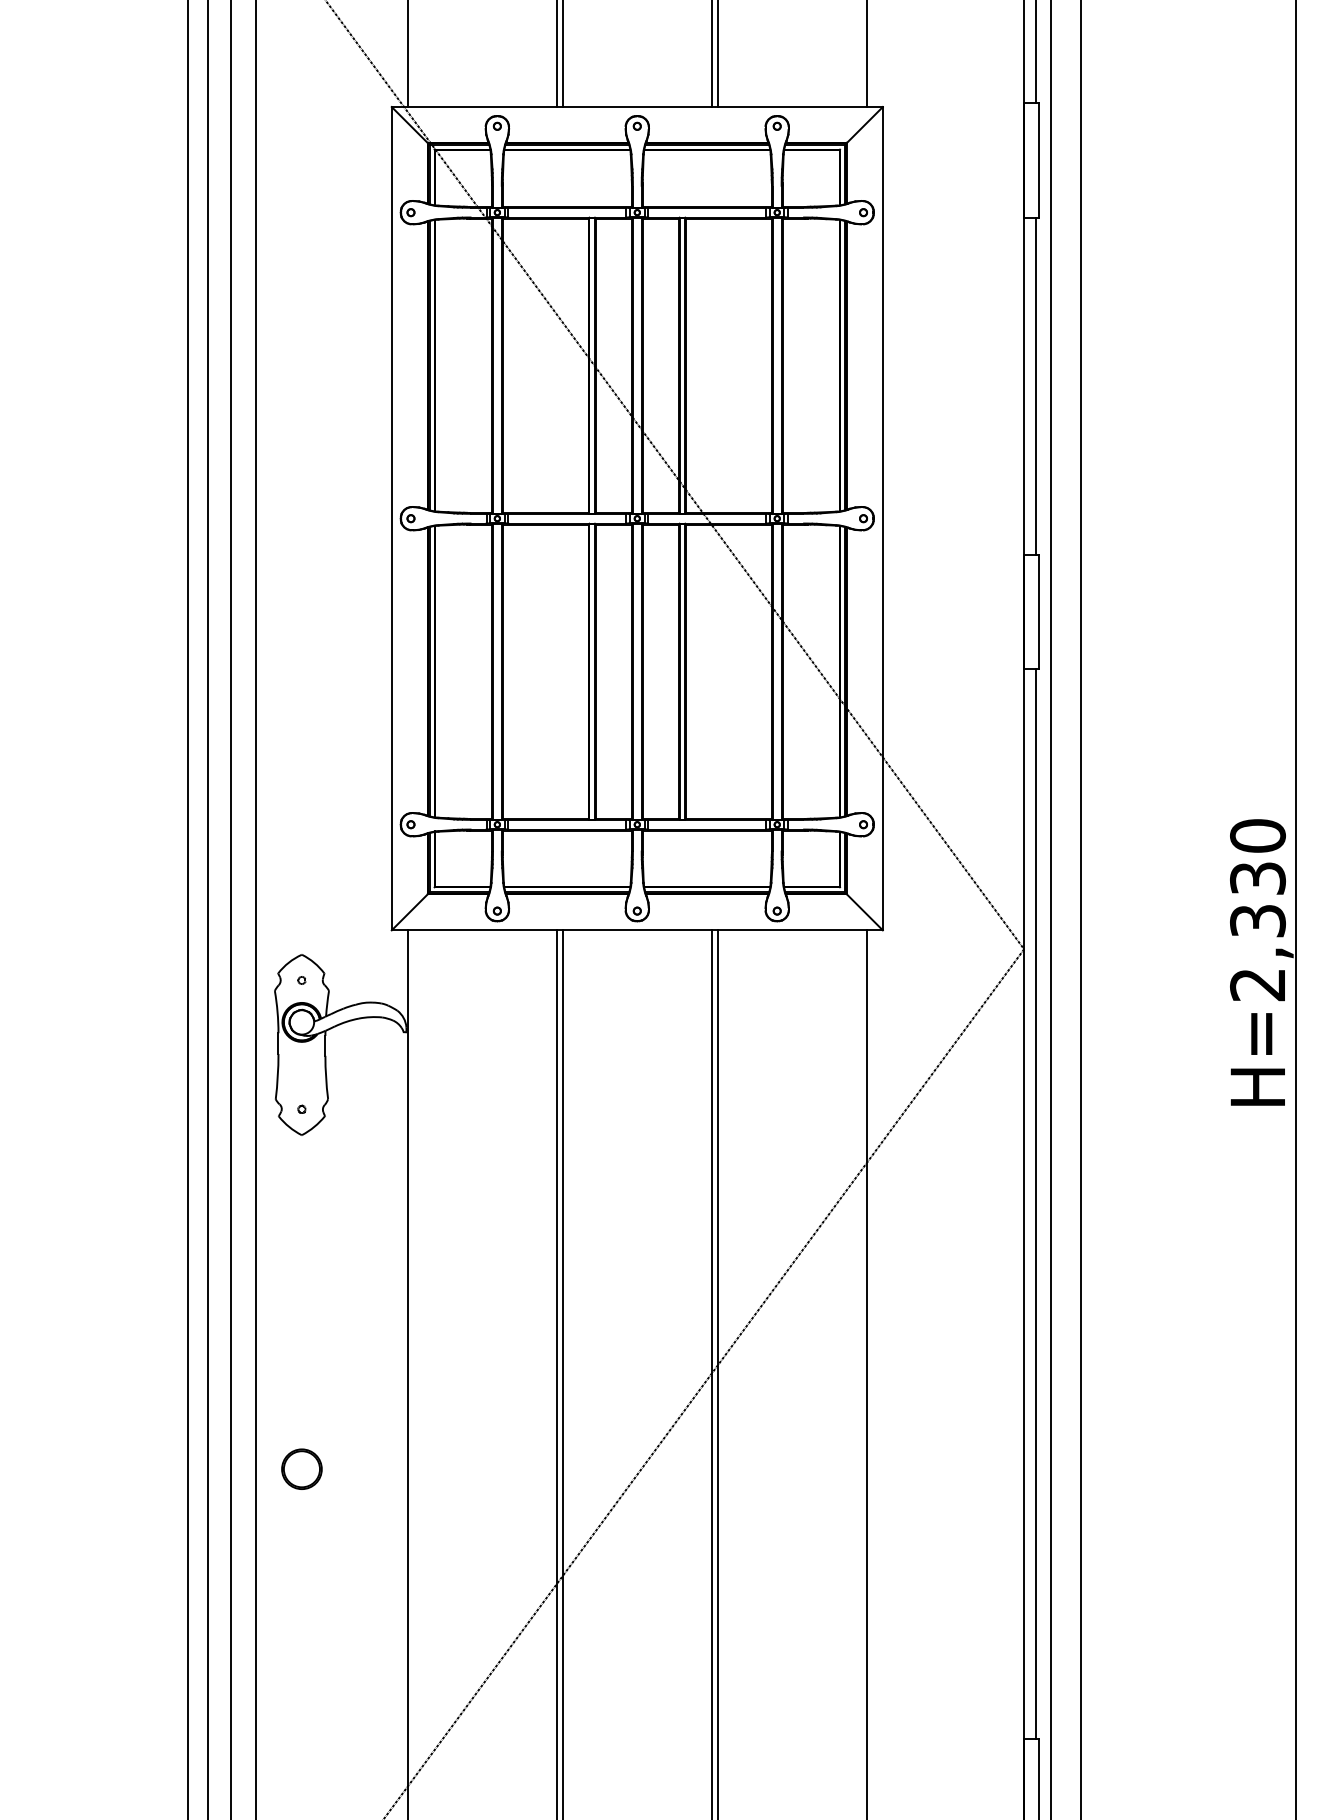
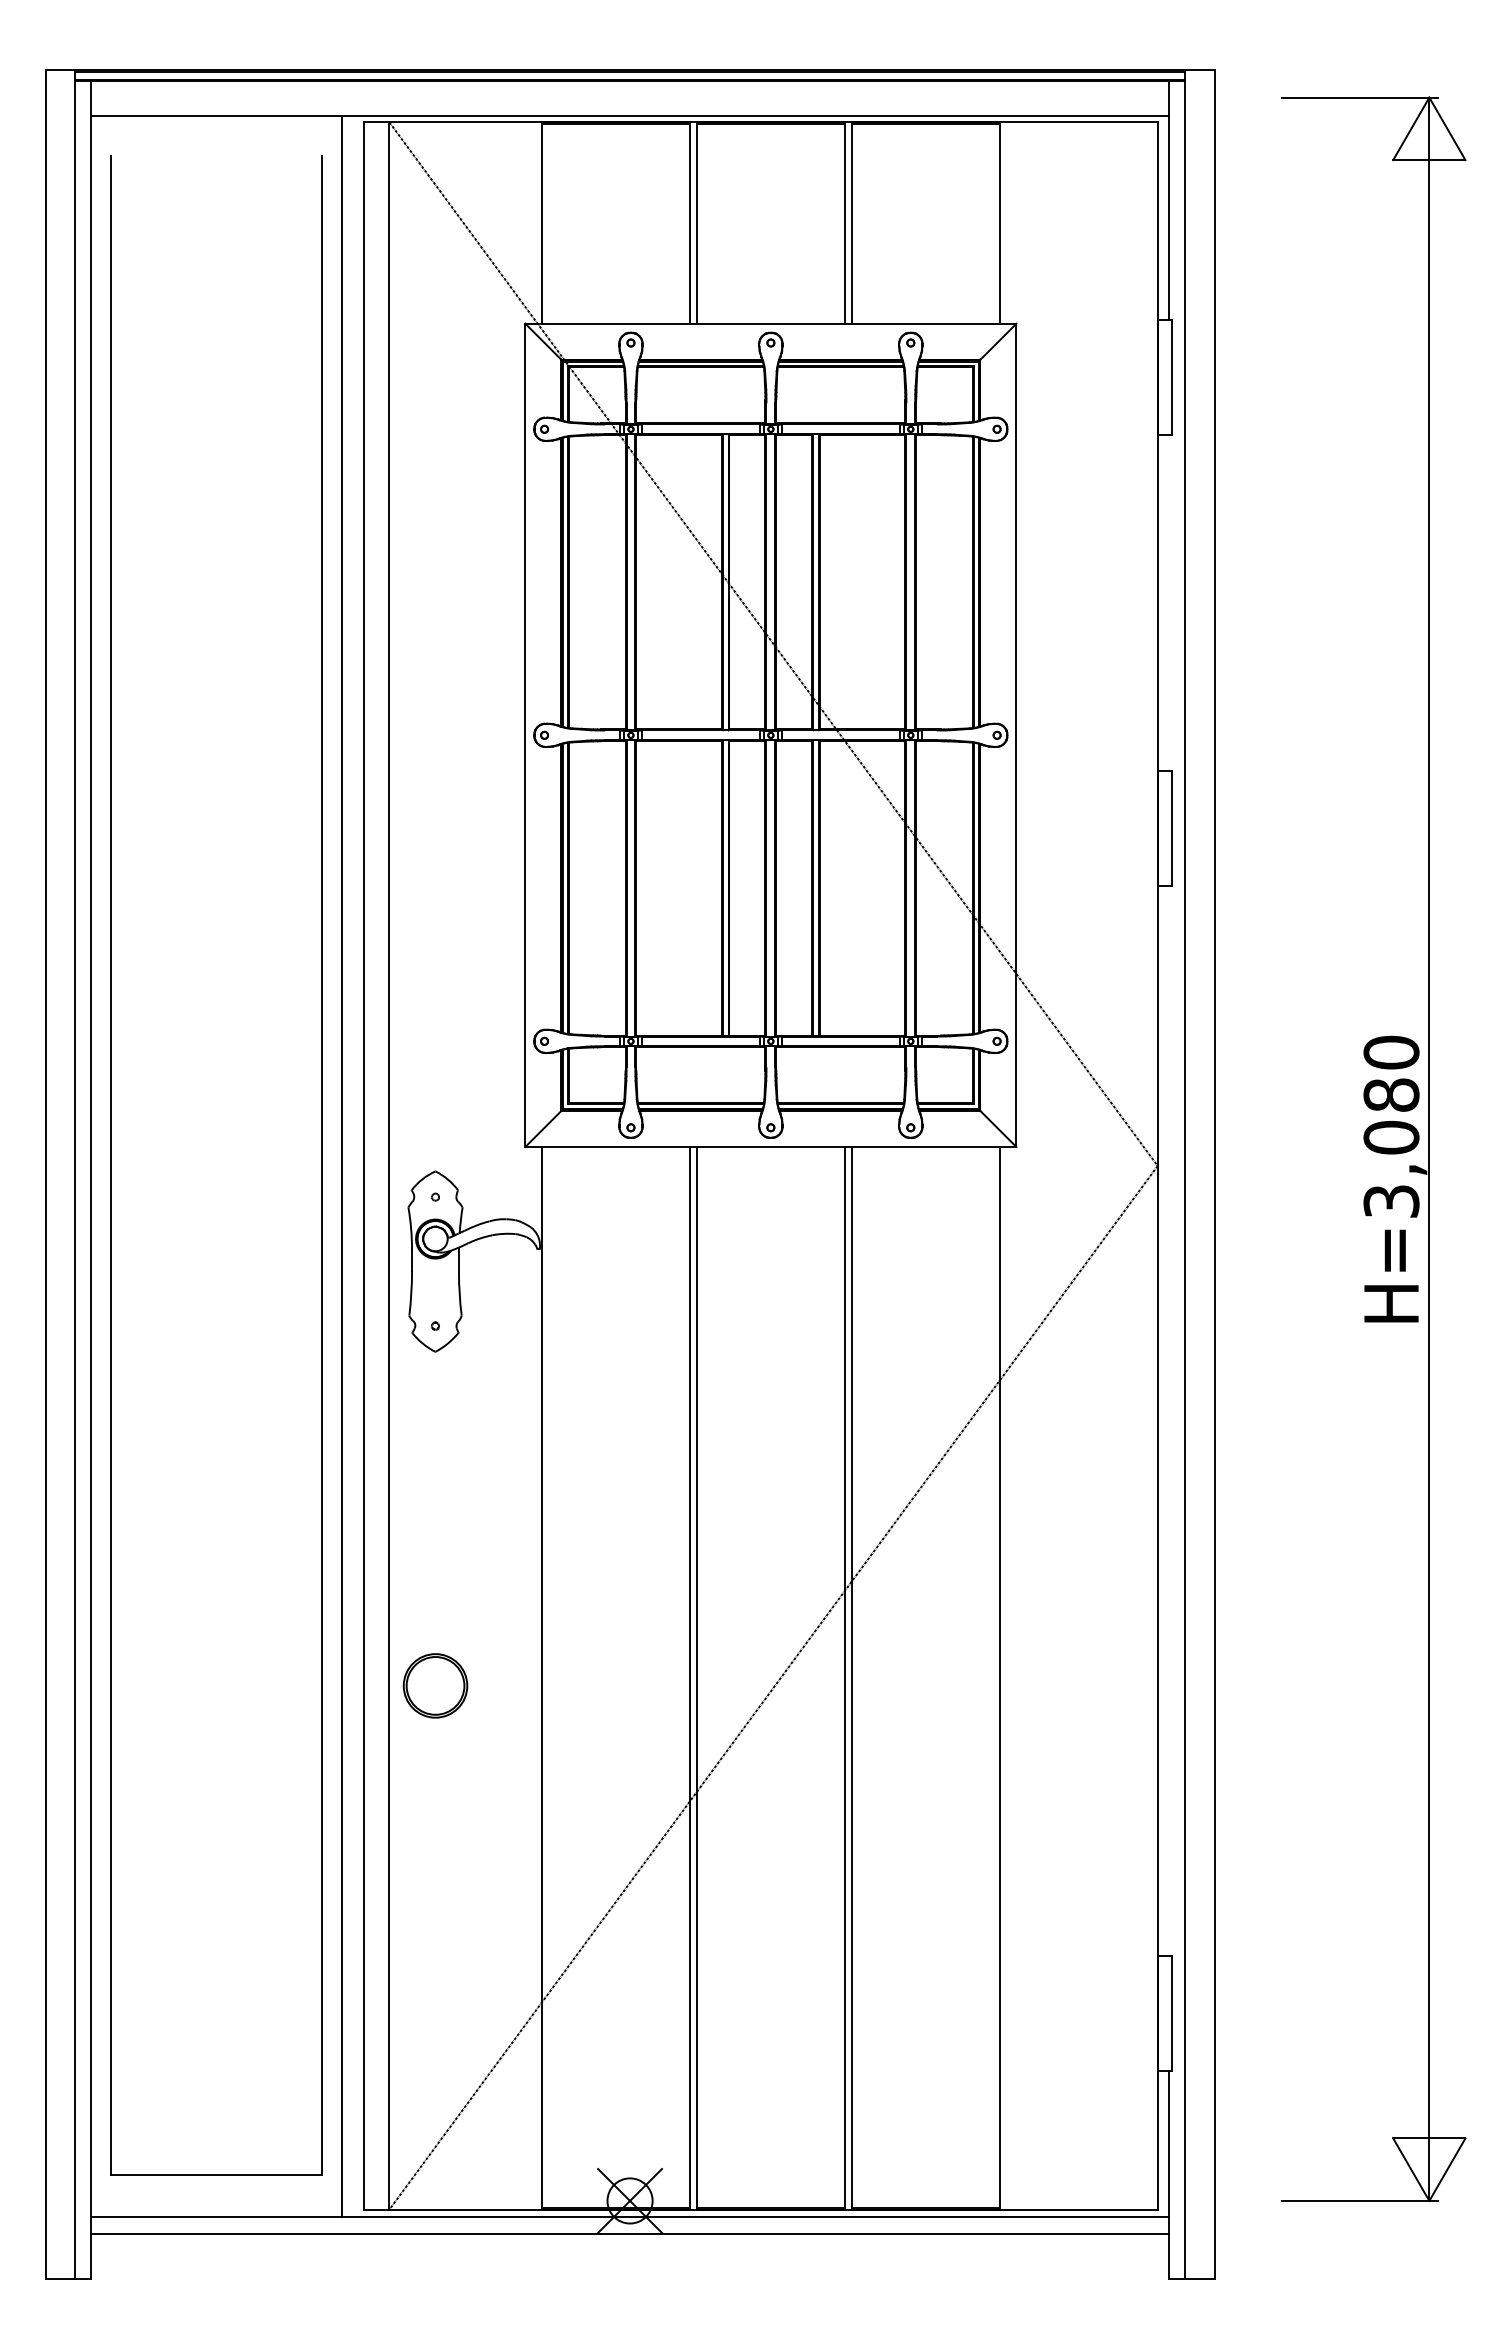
line: (1035, 385) -> (1169, 602), removed
text: (1257, 930) -> (1391, 1147), H=2,330 -> H=3,080
line: (1035, 1203) -> (1169, 1420), removed
part: (301, 1468) -> (435, 1685), size x1.6

